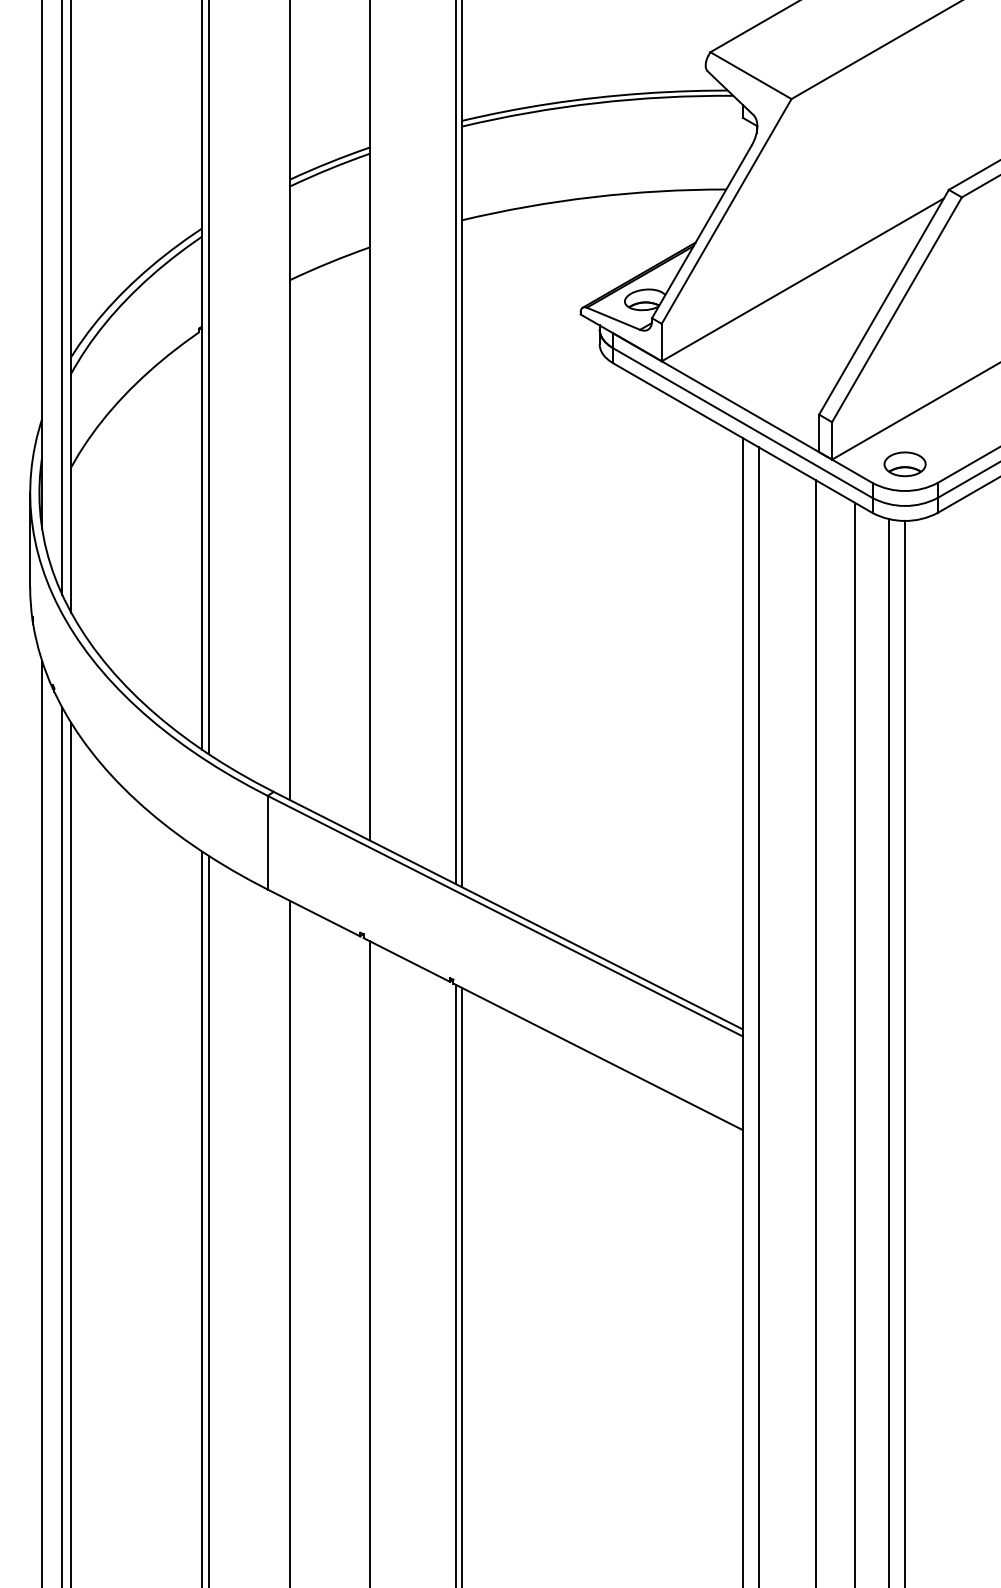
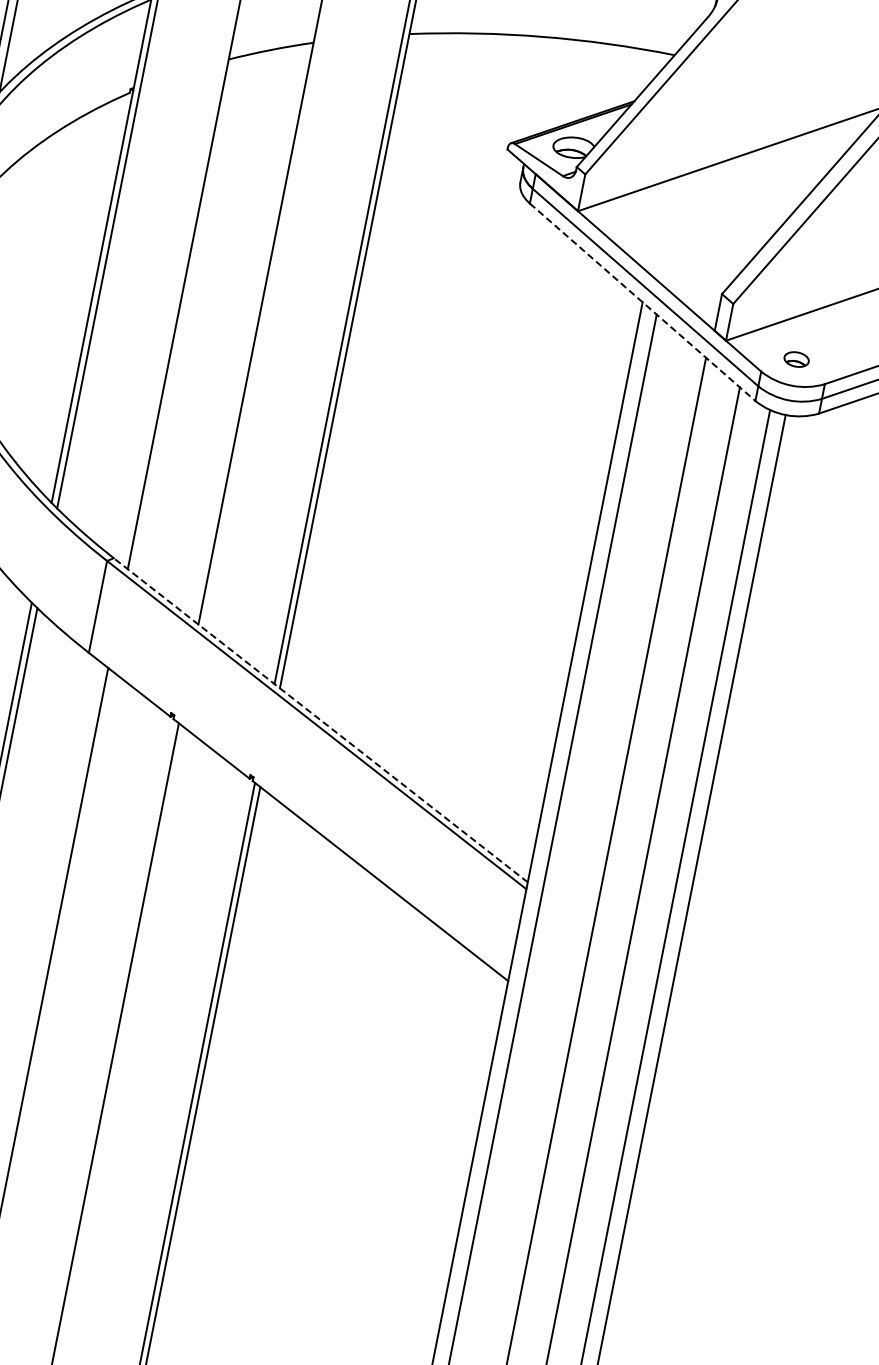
line: (742, 438) -> (642, 302), solid -> dashed
part: (904, 464) -> (796, 359), size x0.6
line: (508, 910) -> (321, 720), solid -> dashed

